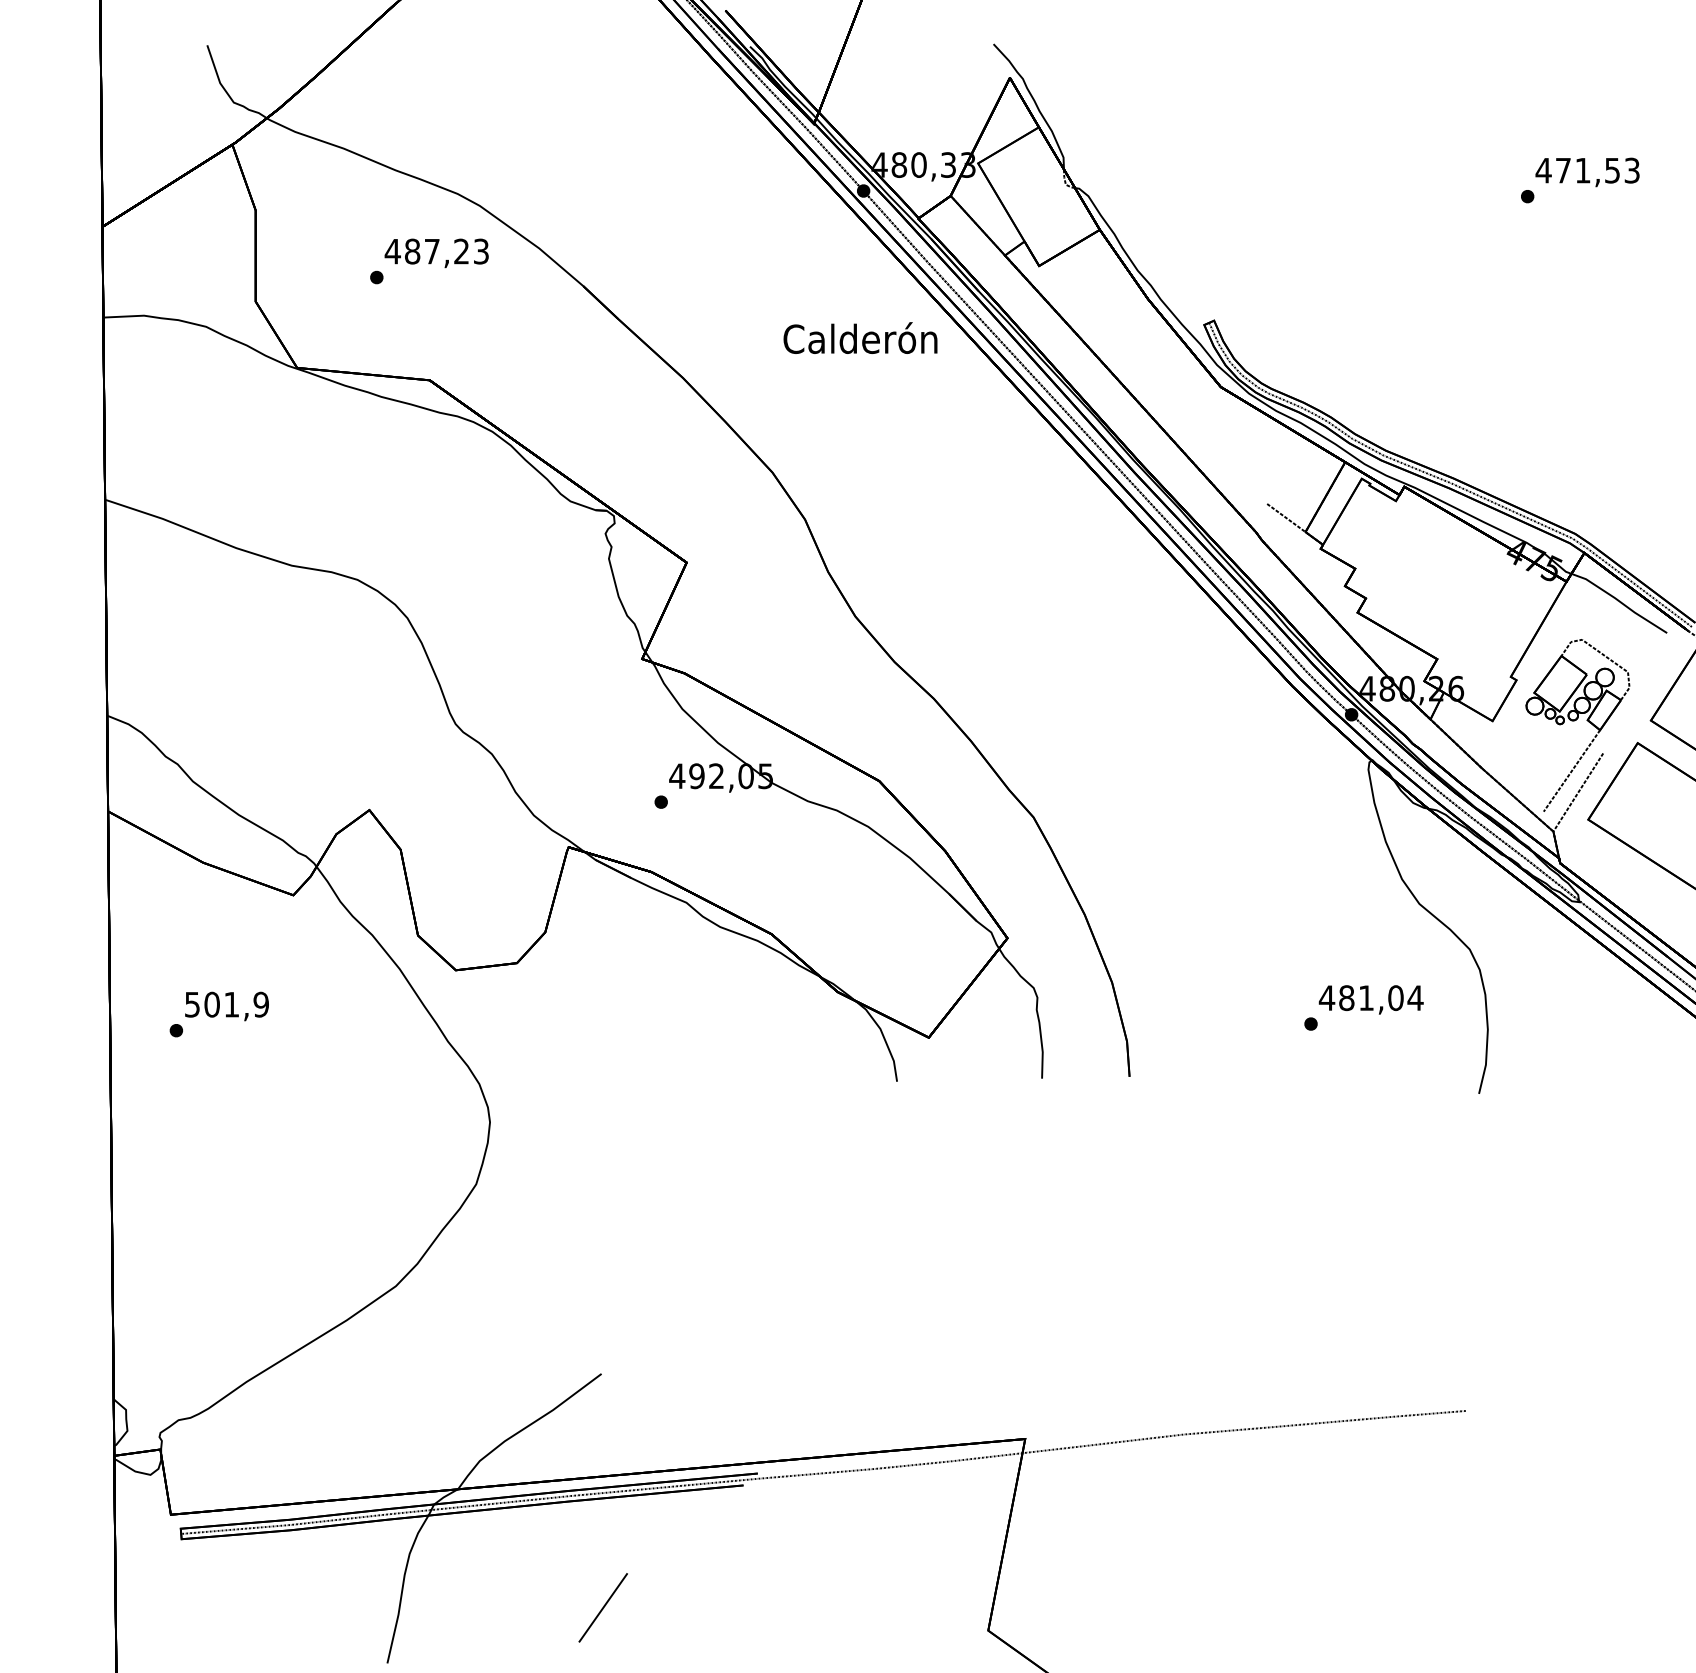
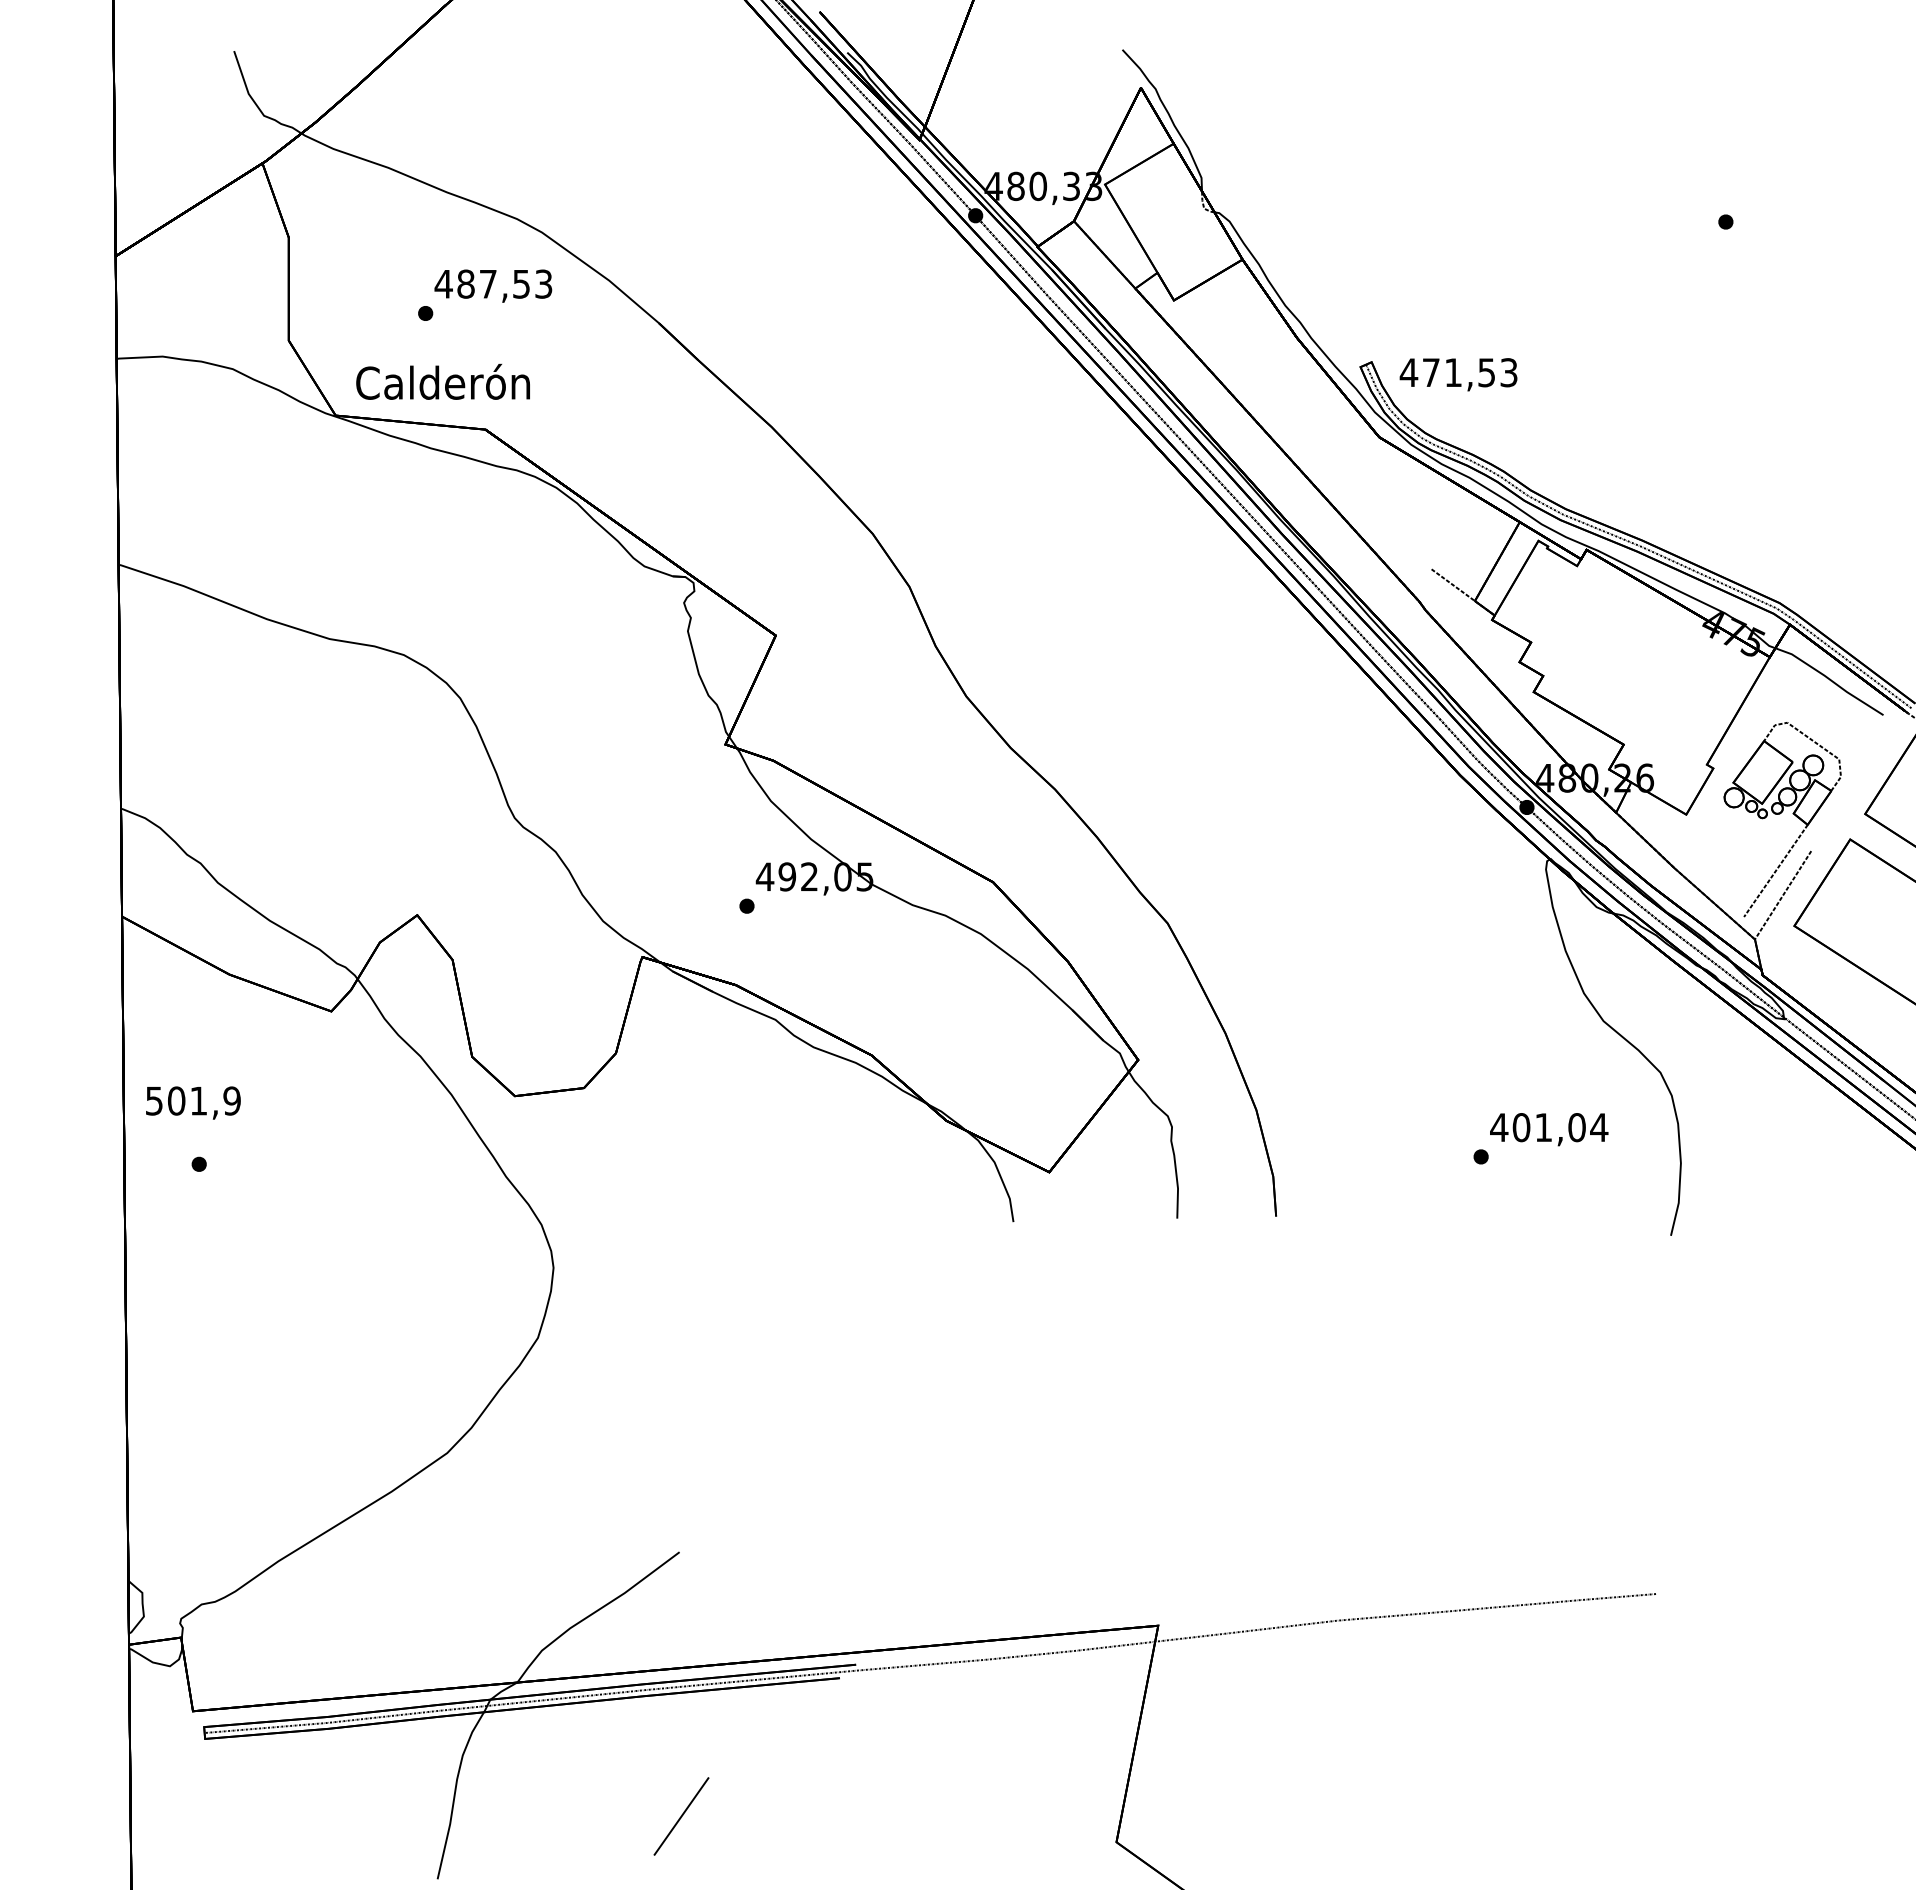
text: (1587, 172) -> (1458, 374), moved
text: (461, 251) -> (521, 283), 487,23 -> 487,53
text: (859, 337) -> (442, 381), moved
text: (1346, 998) -> (1521, 1127), 481,04 -> 401,04
text: (227, 1005) -> (193, 1102), moved

